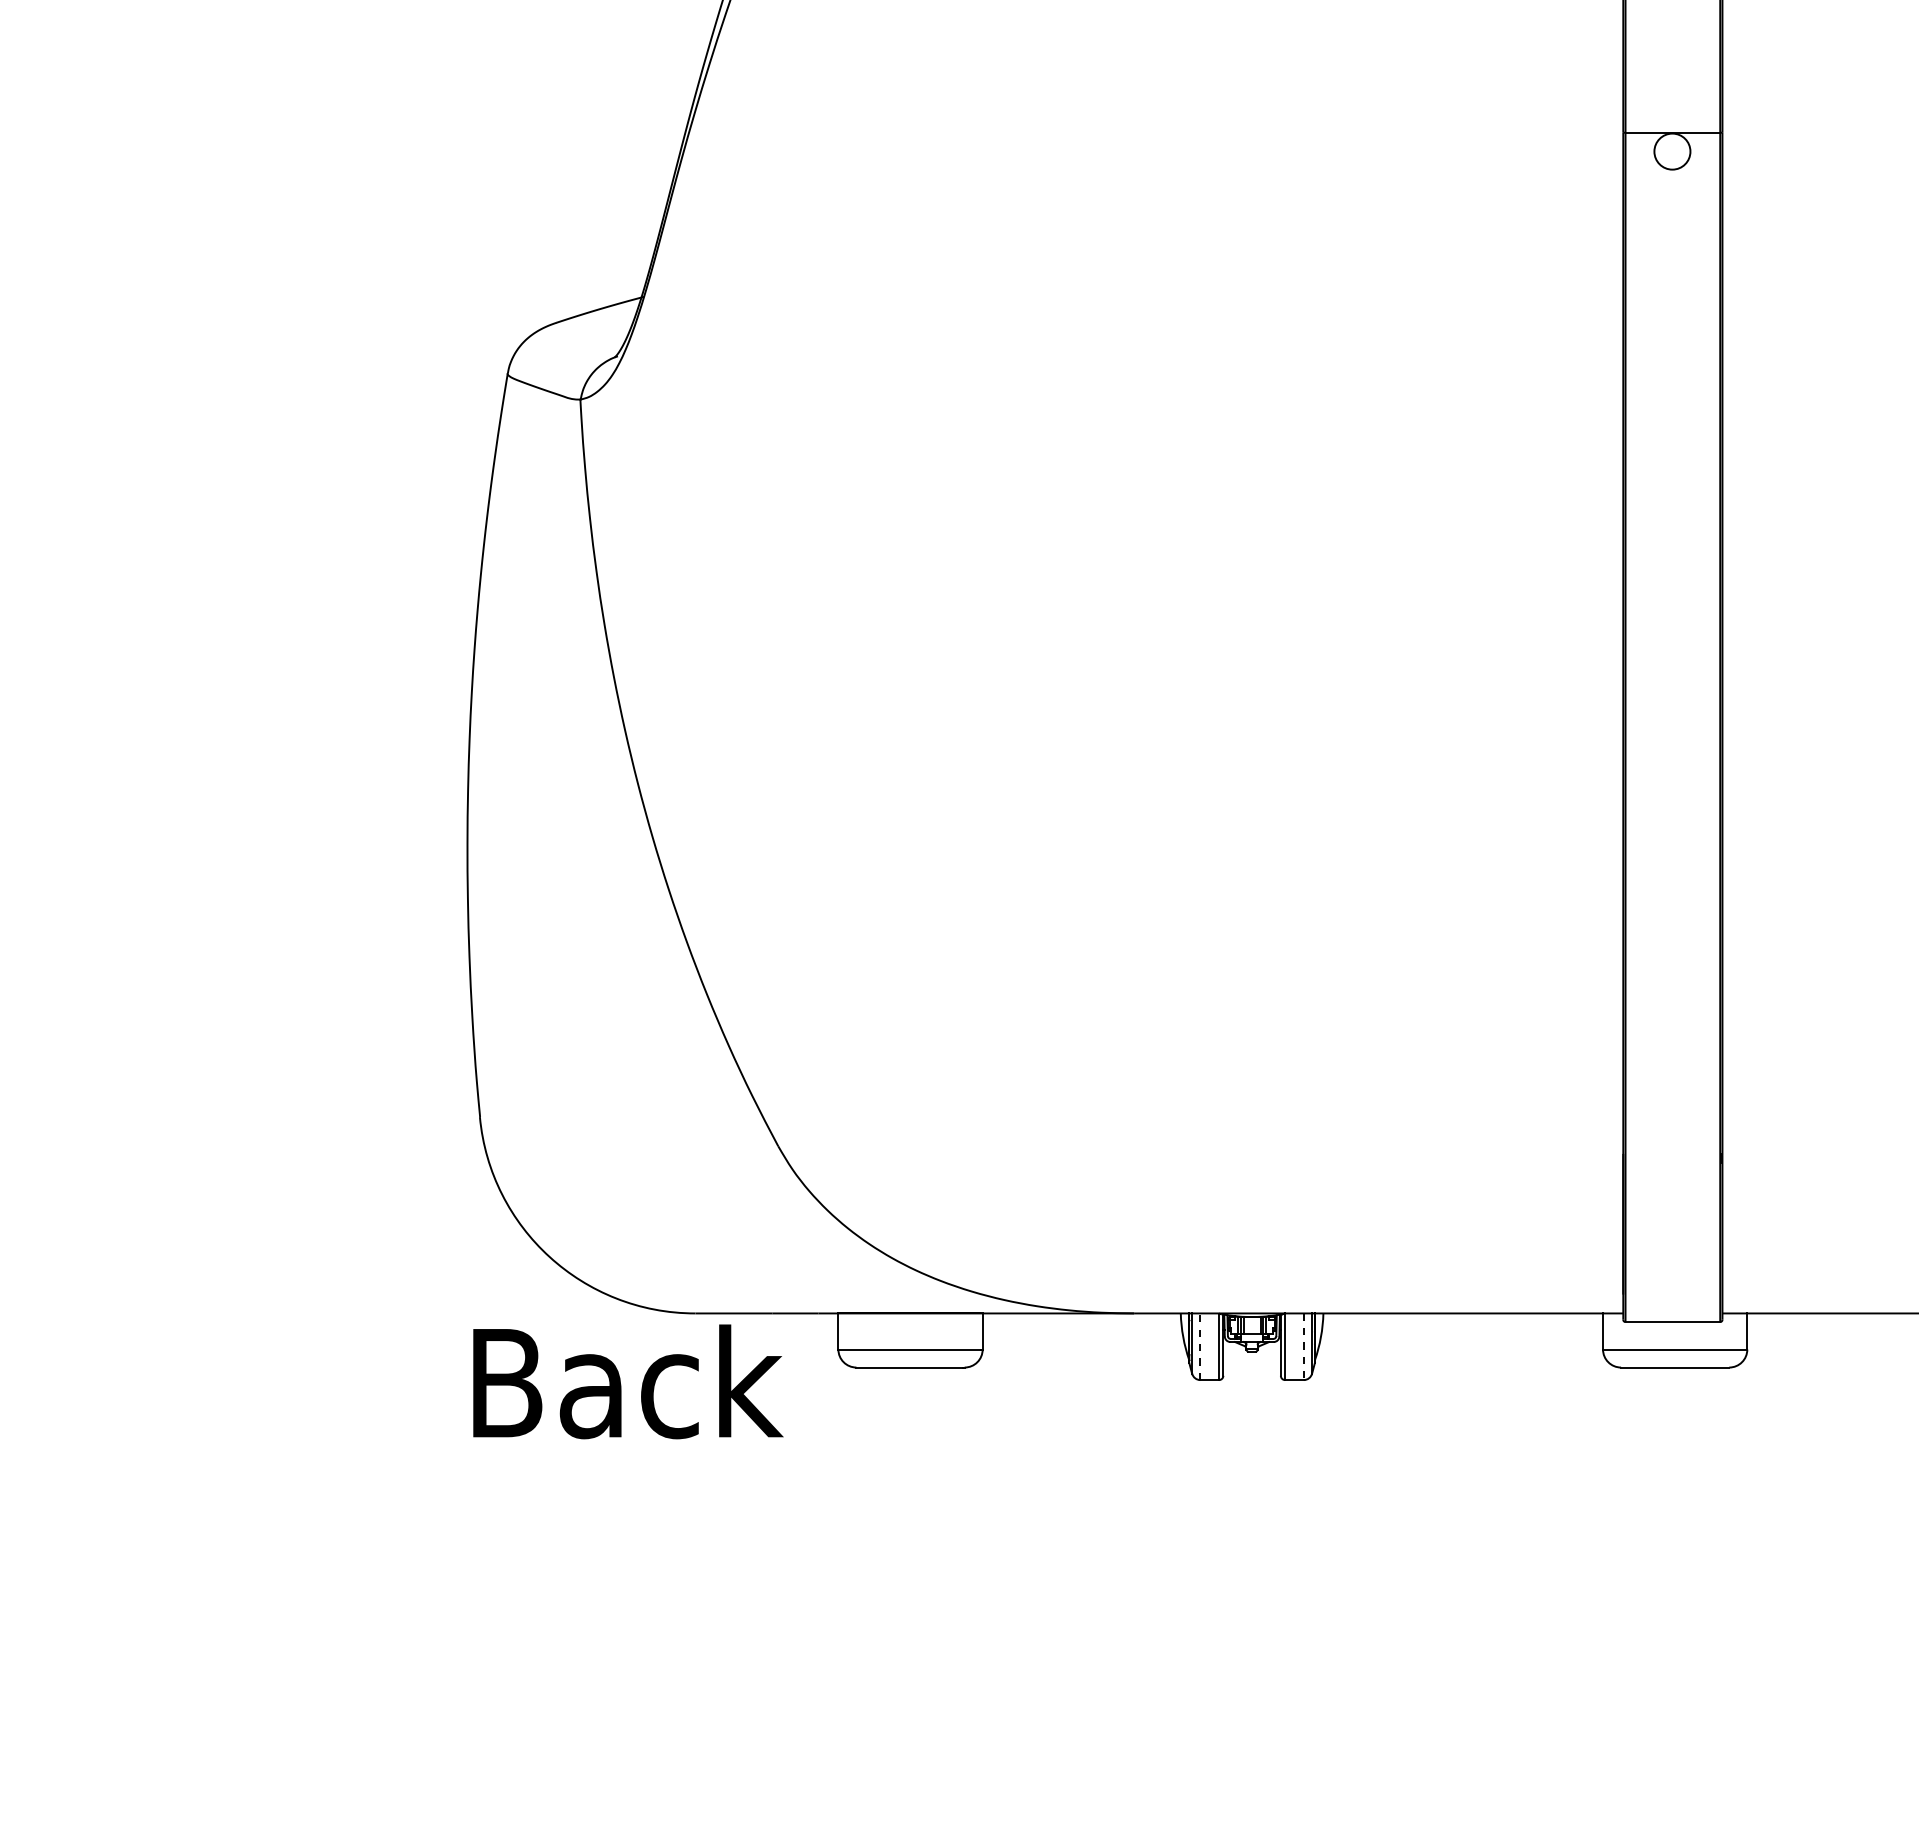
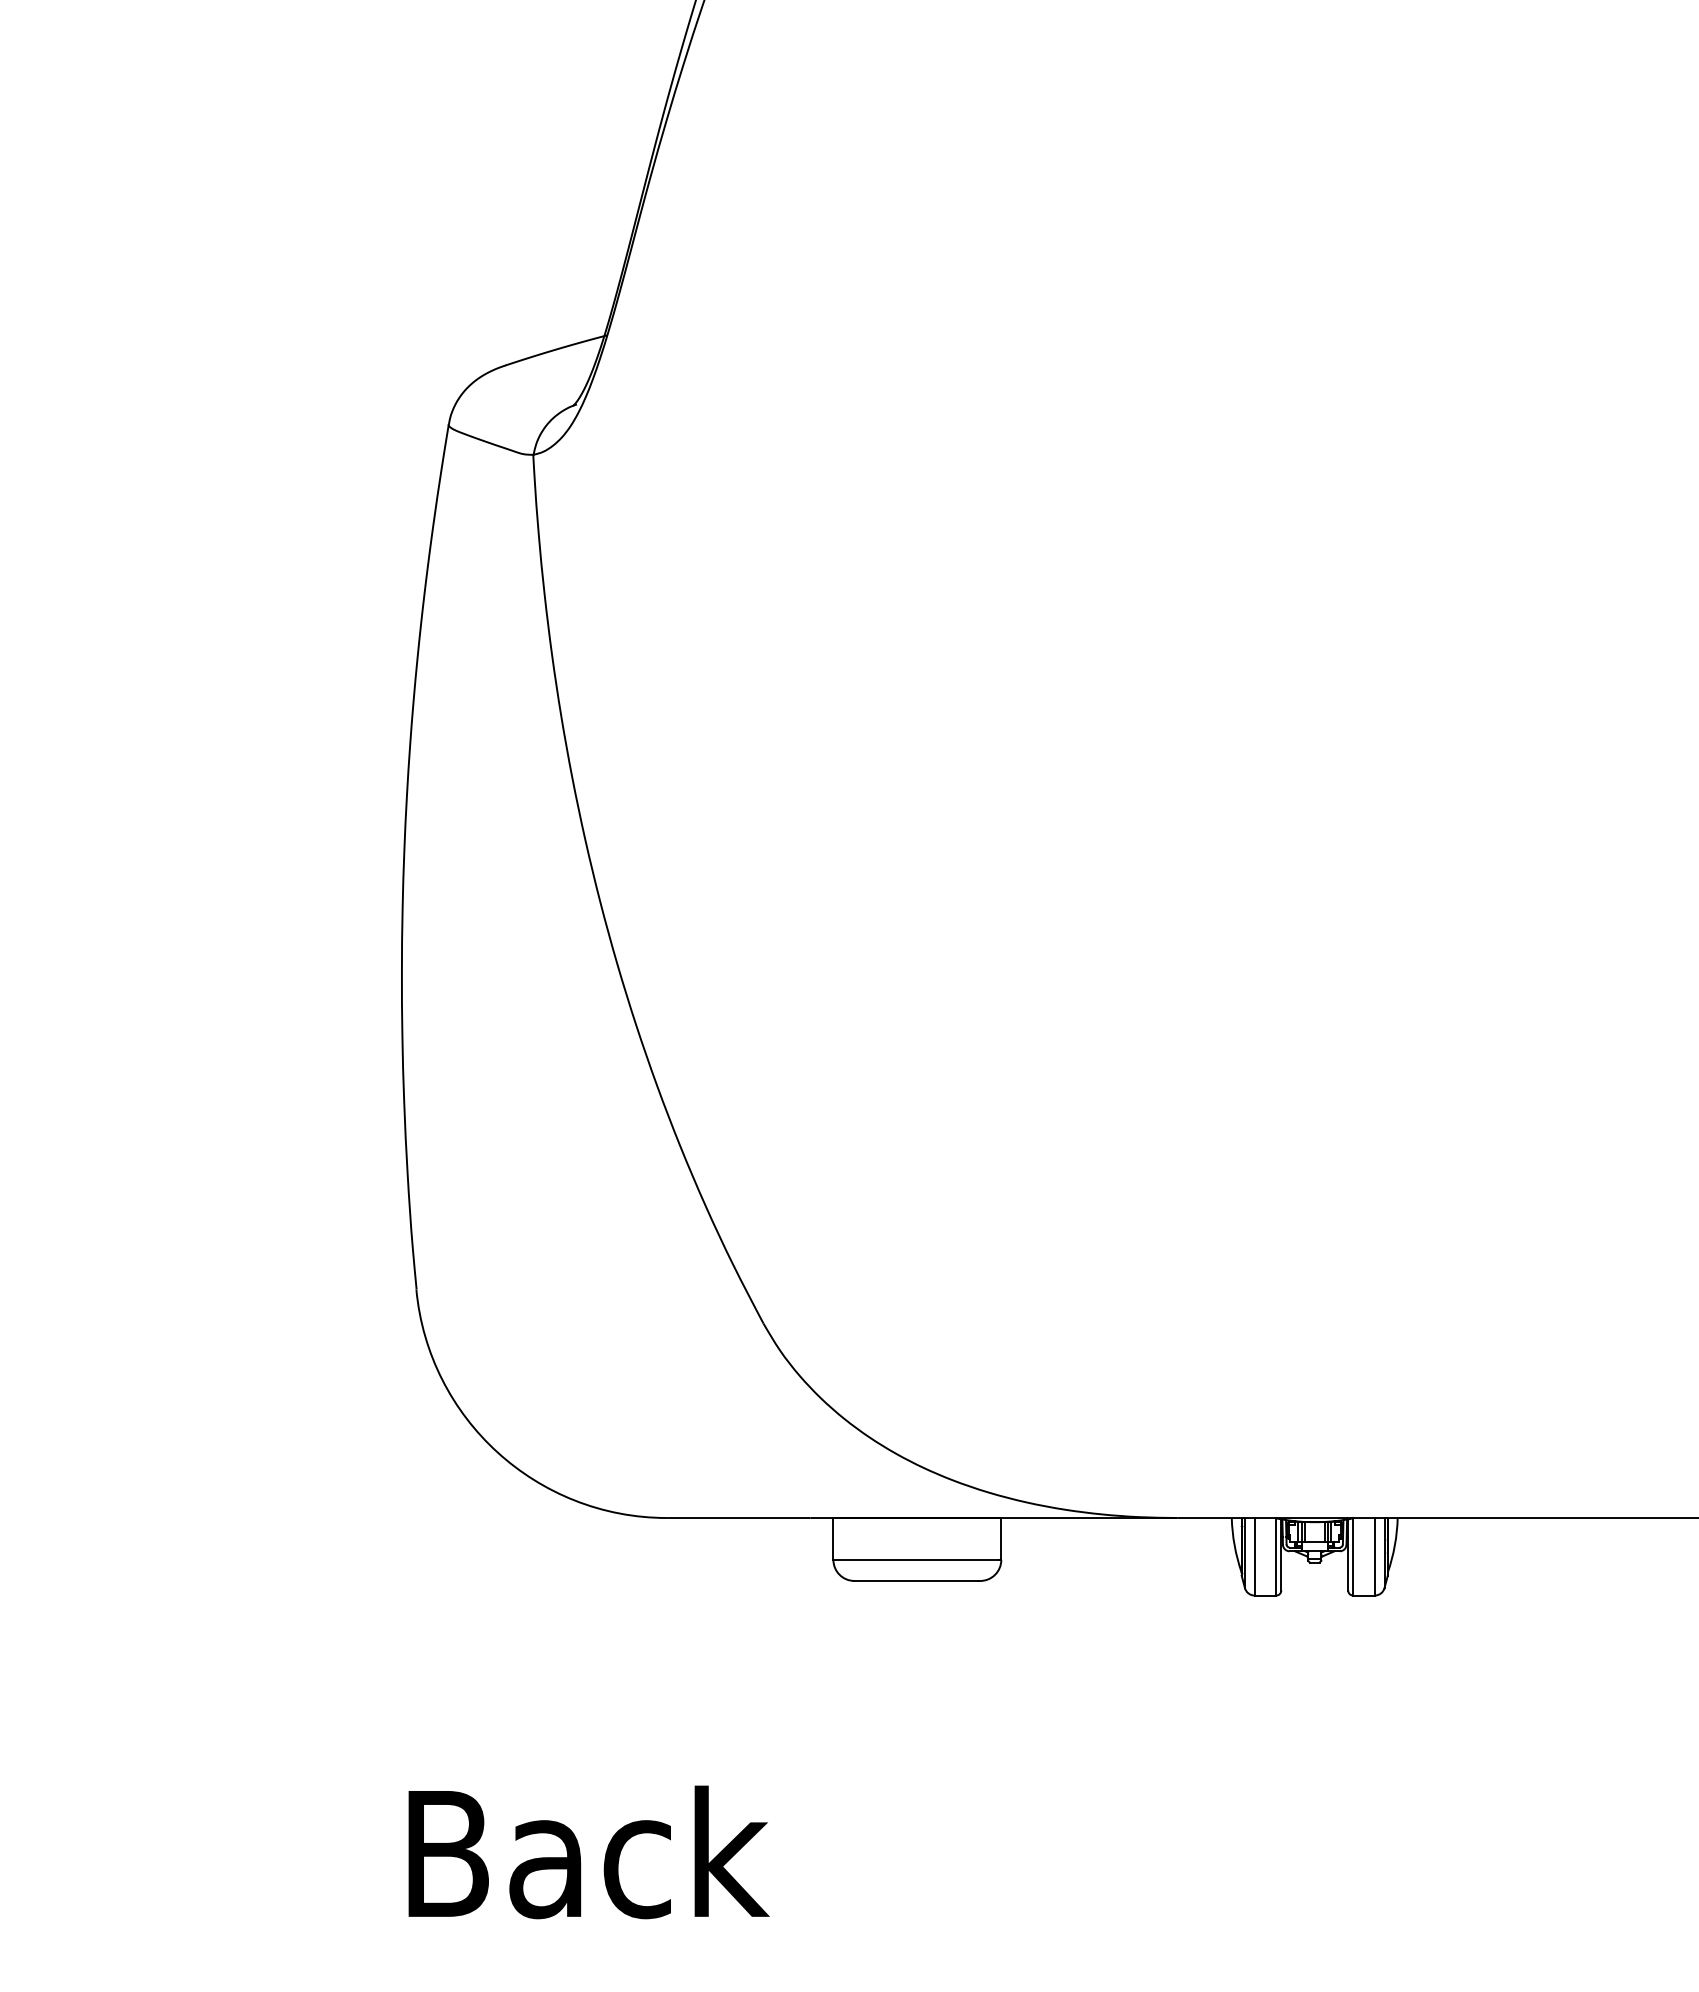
line: (1200, 1346) -> (1254, 1556), dashed -> solid
line: (1303, 1347) -> (1374, 1557), dashed -> solid
text: (628, 1381) -> (589, 1851), moved

